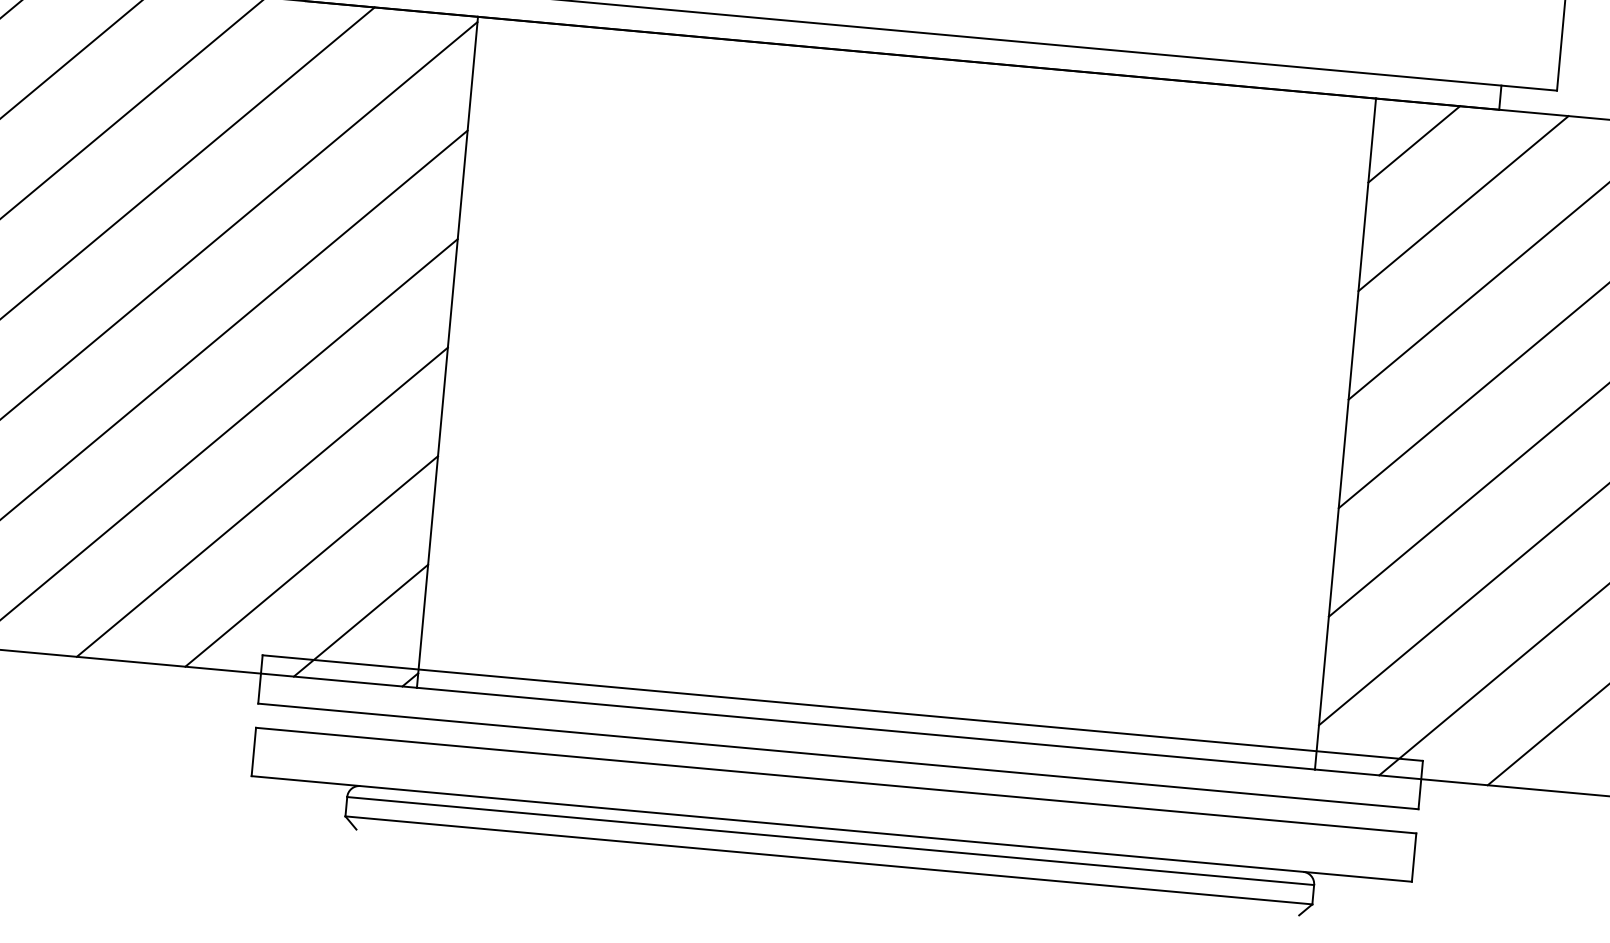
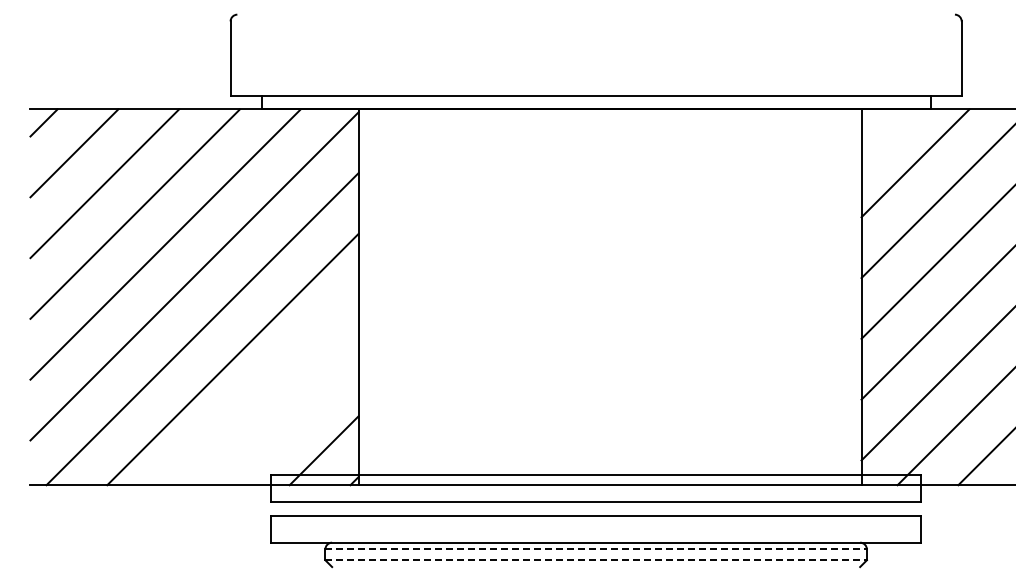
line: (1413, 143) -> (884, 132), removed
line: (262, 501) -> (263, 389), removed
line: (311, 561) -> (293, 420), removed
line: (831, 841) -> (596, 549), solid -> dashed
line: (829, 860) -> (596, 560), solid -> dashed

